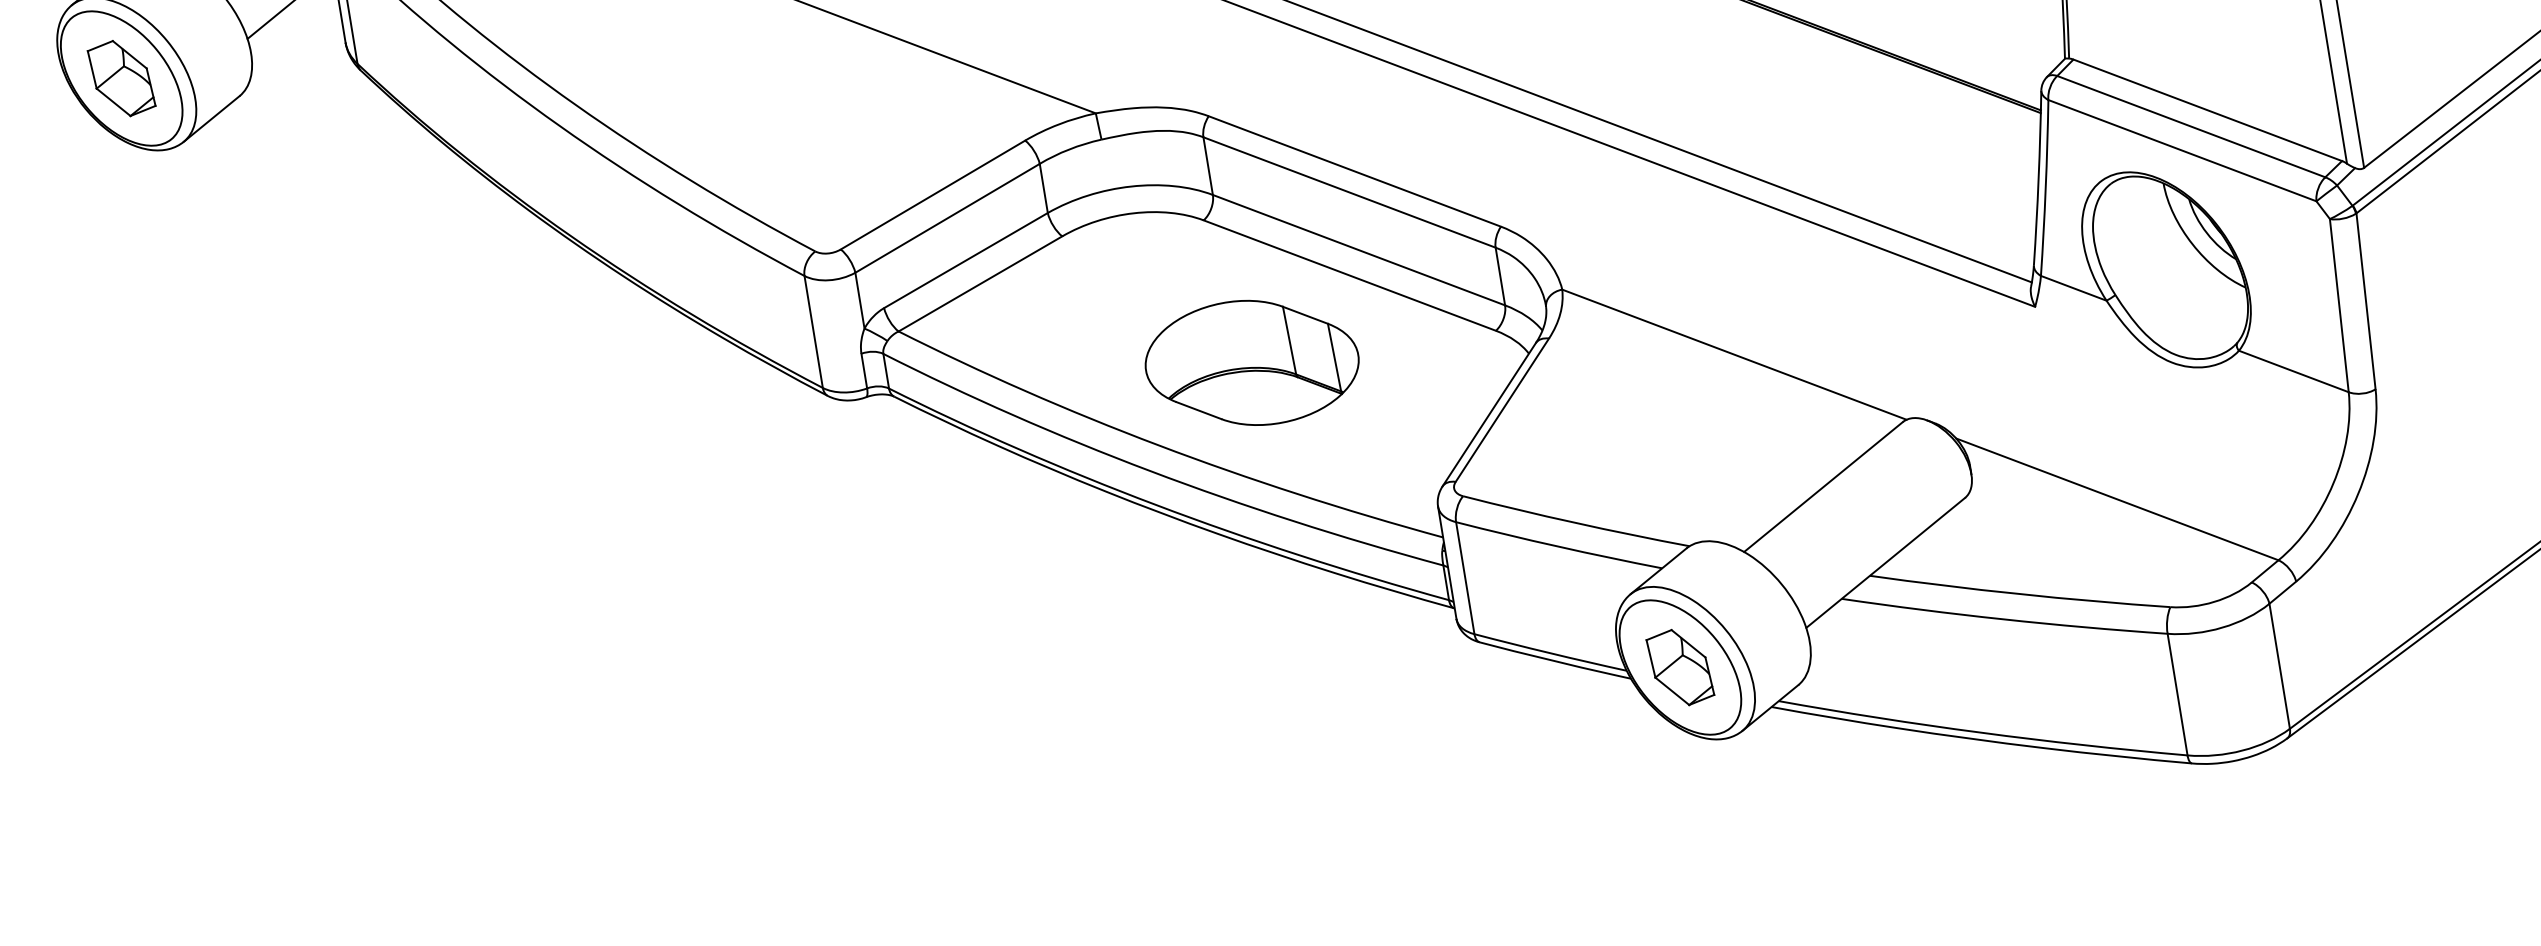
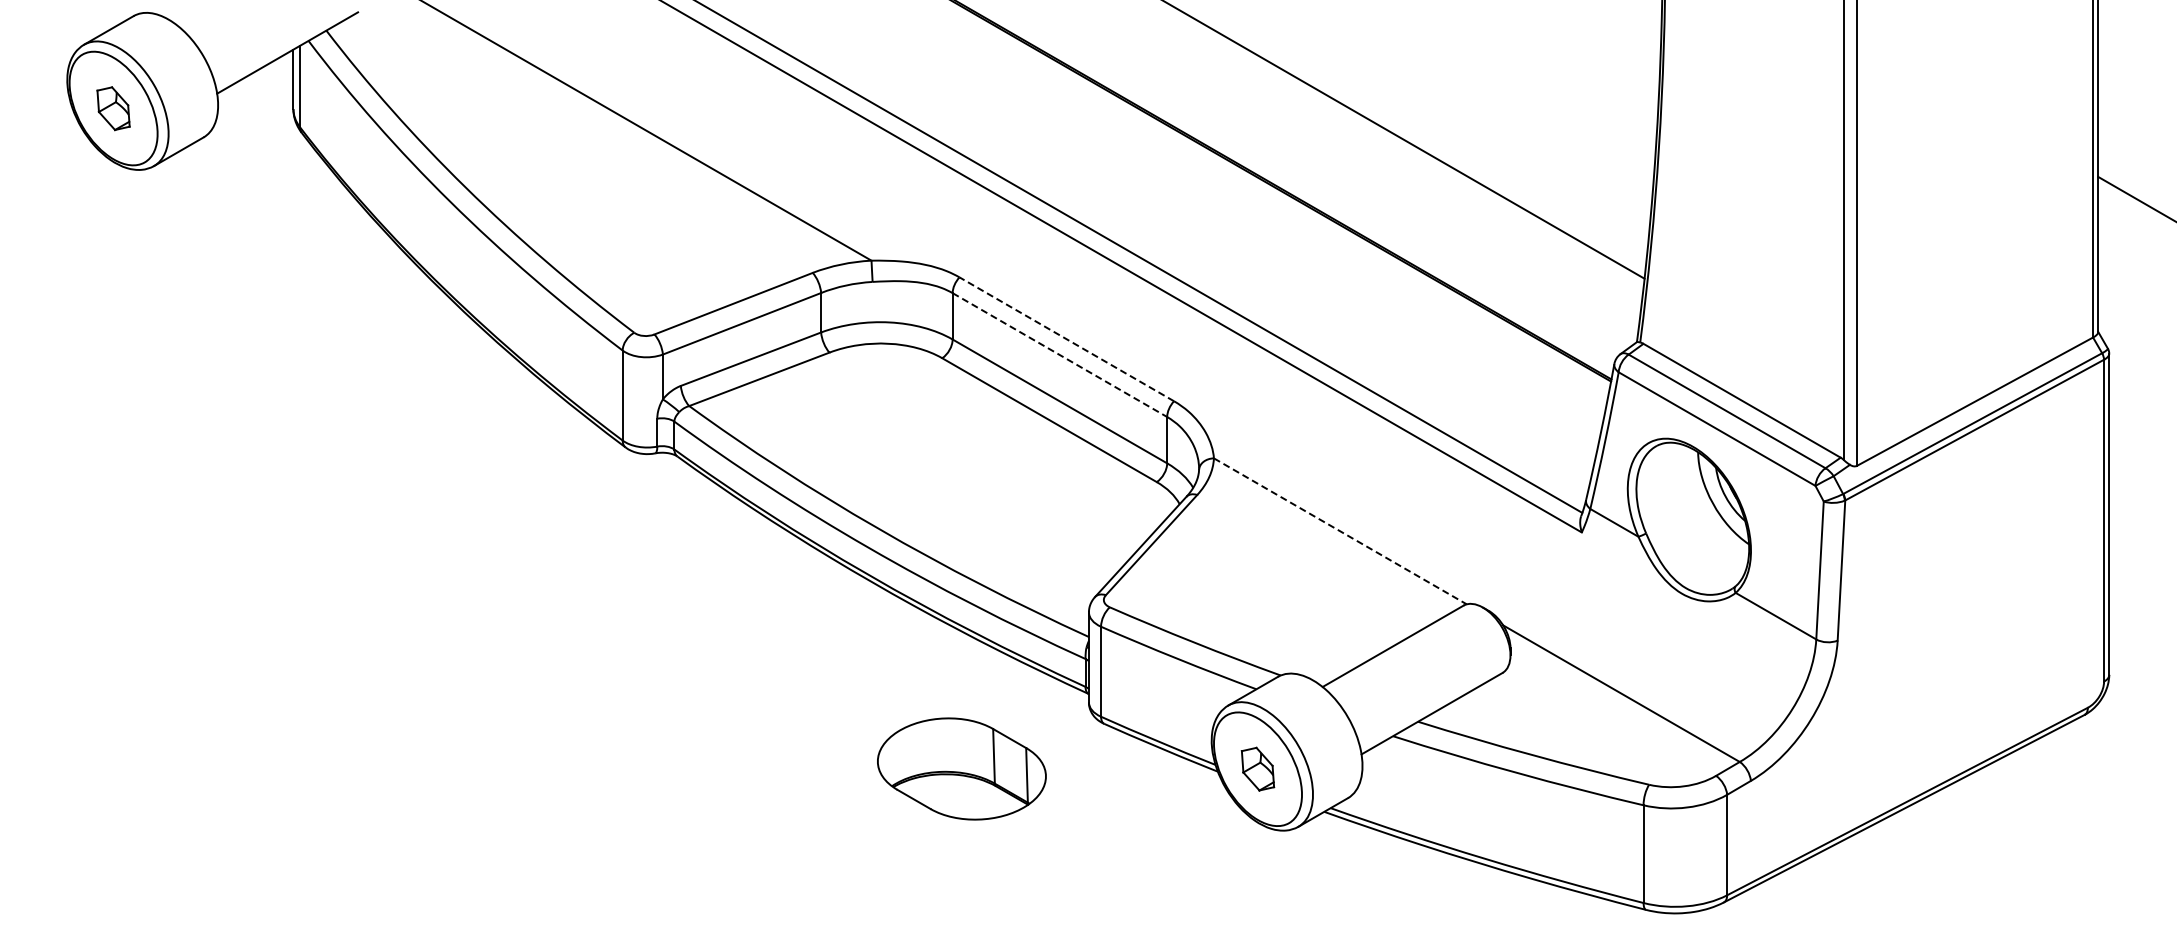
part: (121, 78) -> (113, 108), size x0.7
line: (1354, 171) -> (1066, 339), solid -> dashed
line: (1349, 193) -> (1059, 355), solid -> dashed
line: (1734, 354) -> (1340, 531), solid -> dashed
part: (1251, 362) -> (961, 768), moved
part: (1679, 666) -> (1257, 768), size x0.7

